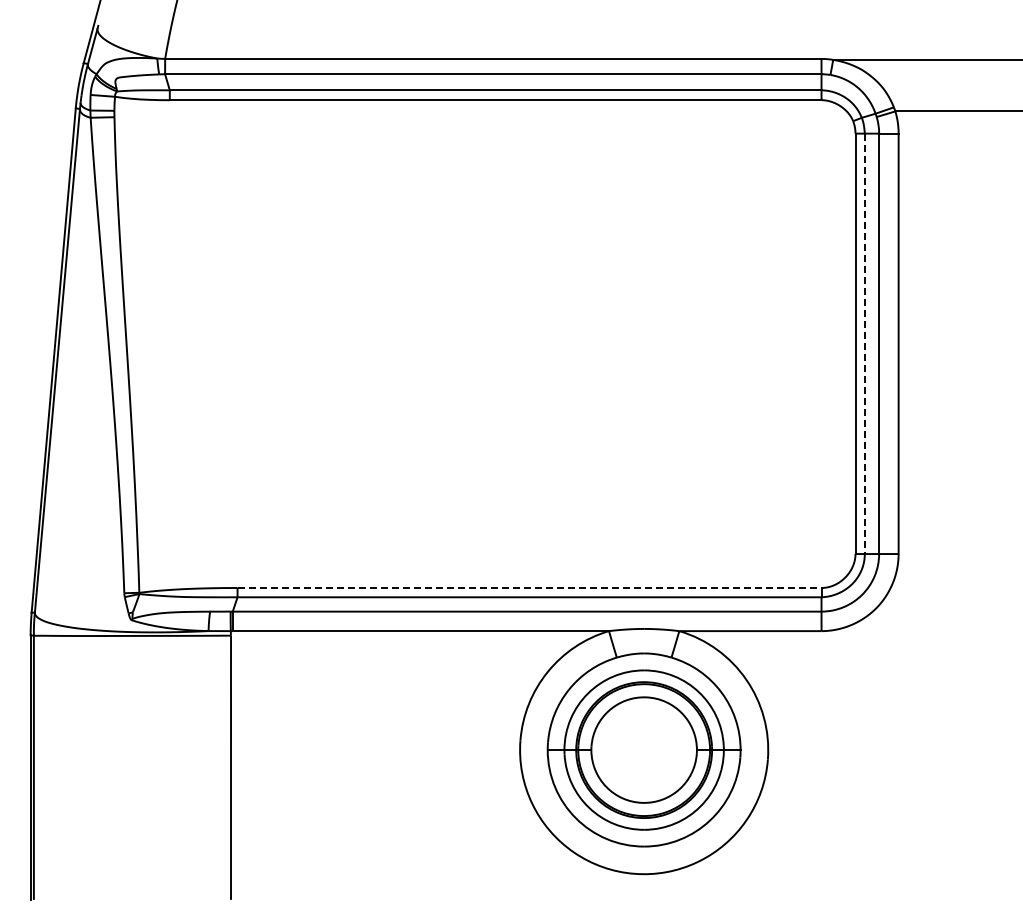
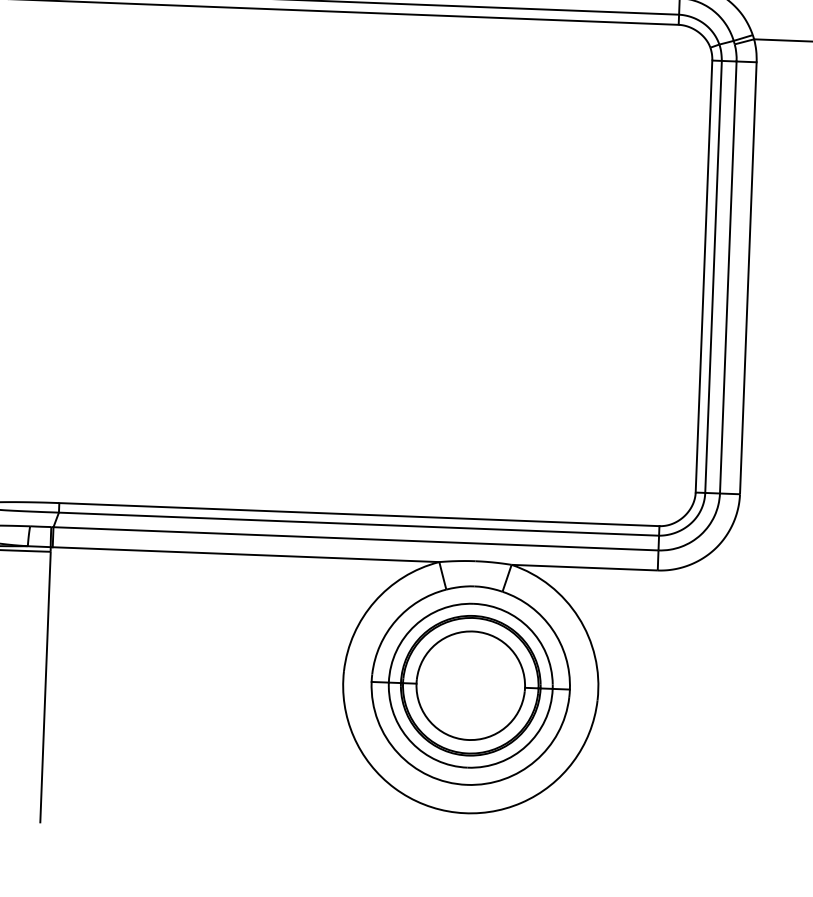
line: (864, 344) -> (713, 277), dashed -> solid
line: (529, 587) -> (359, 514), dashed -> solid

